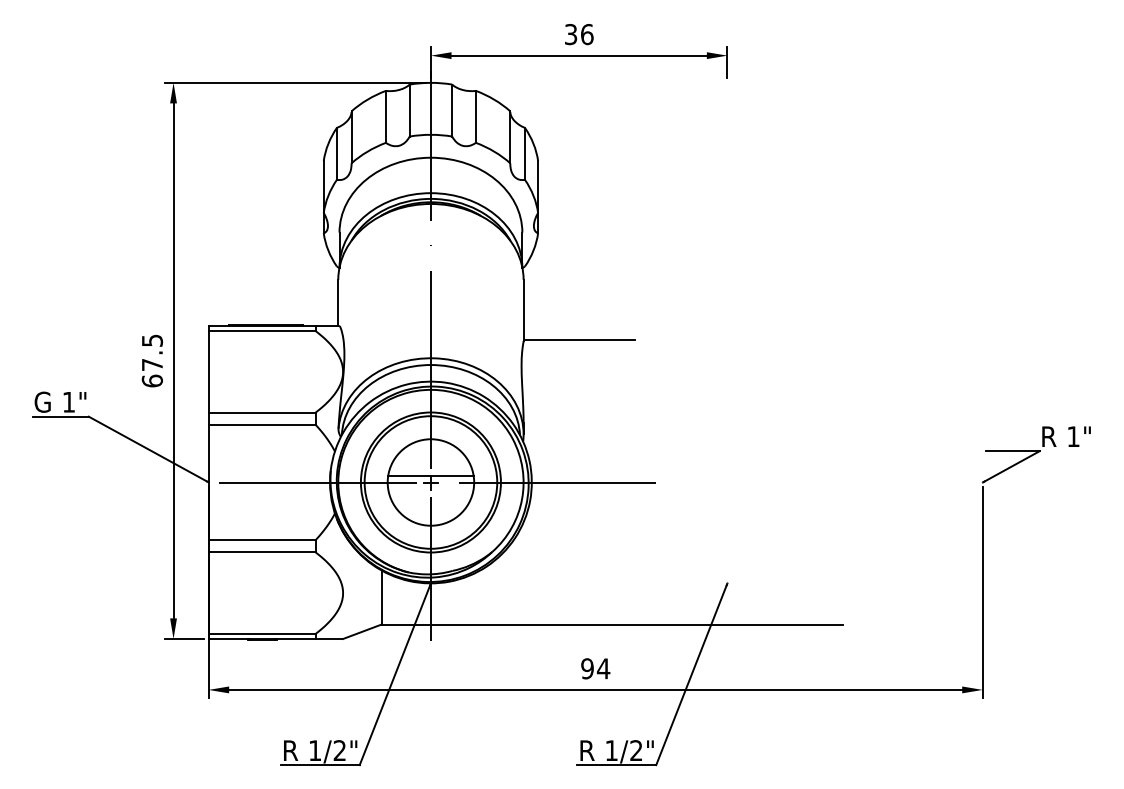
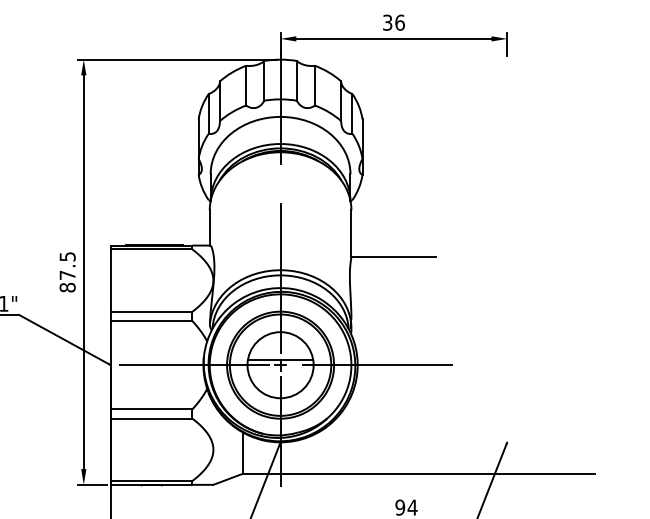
text: (151, 380) -> (66, 287), 67.5 -> 87.5

